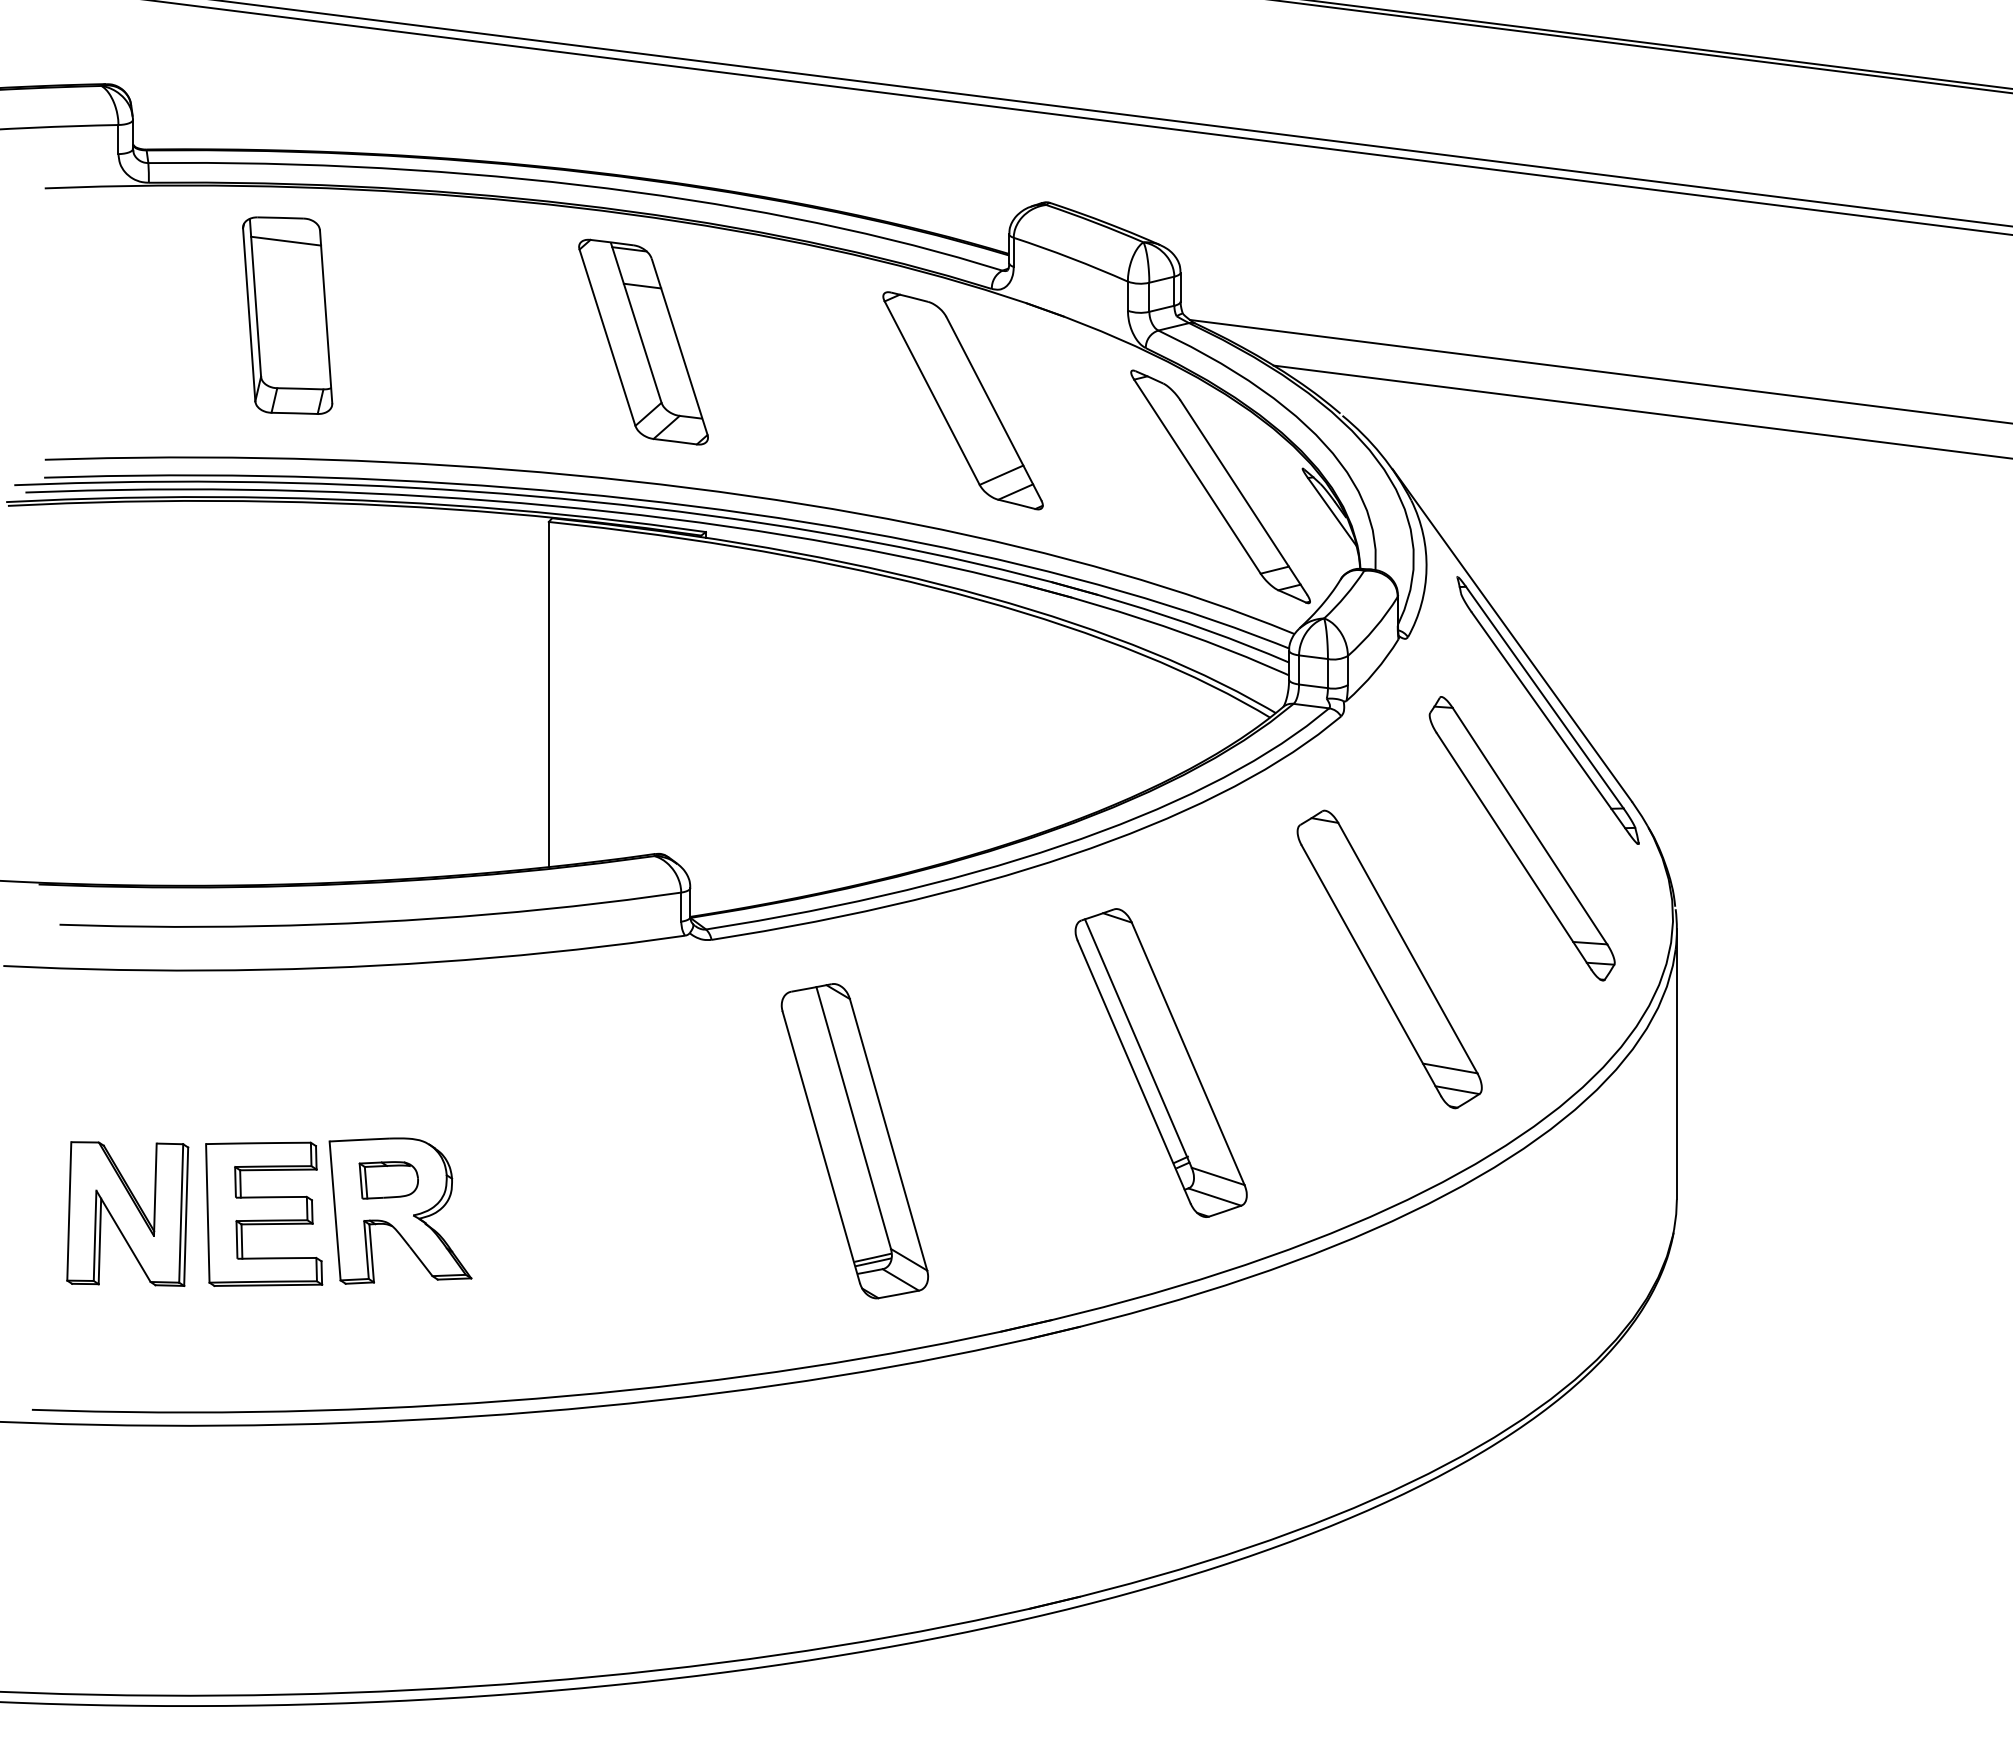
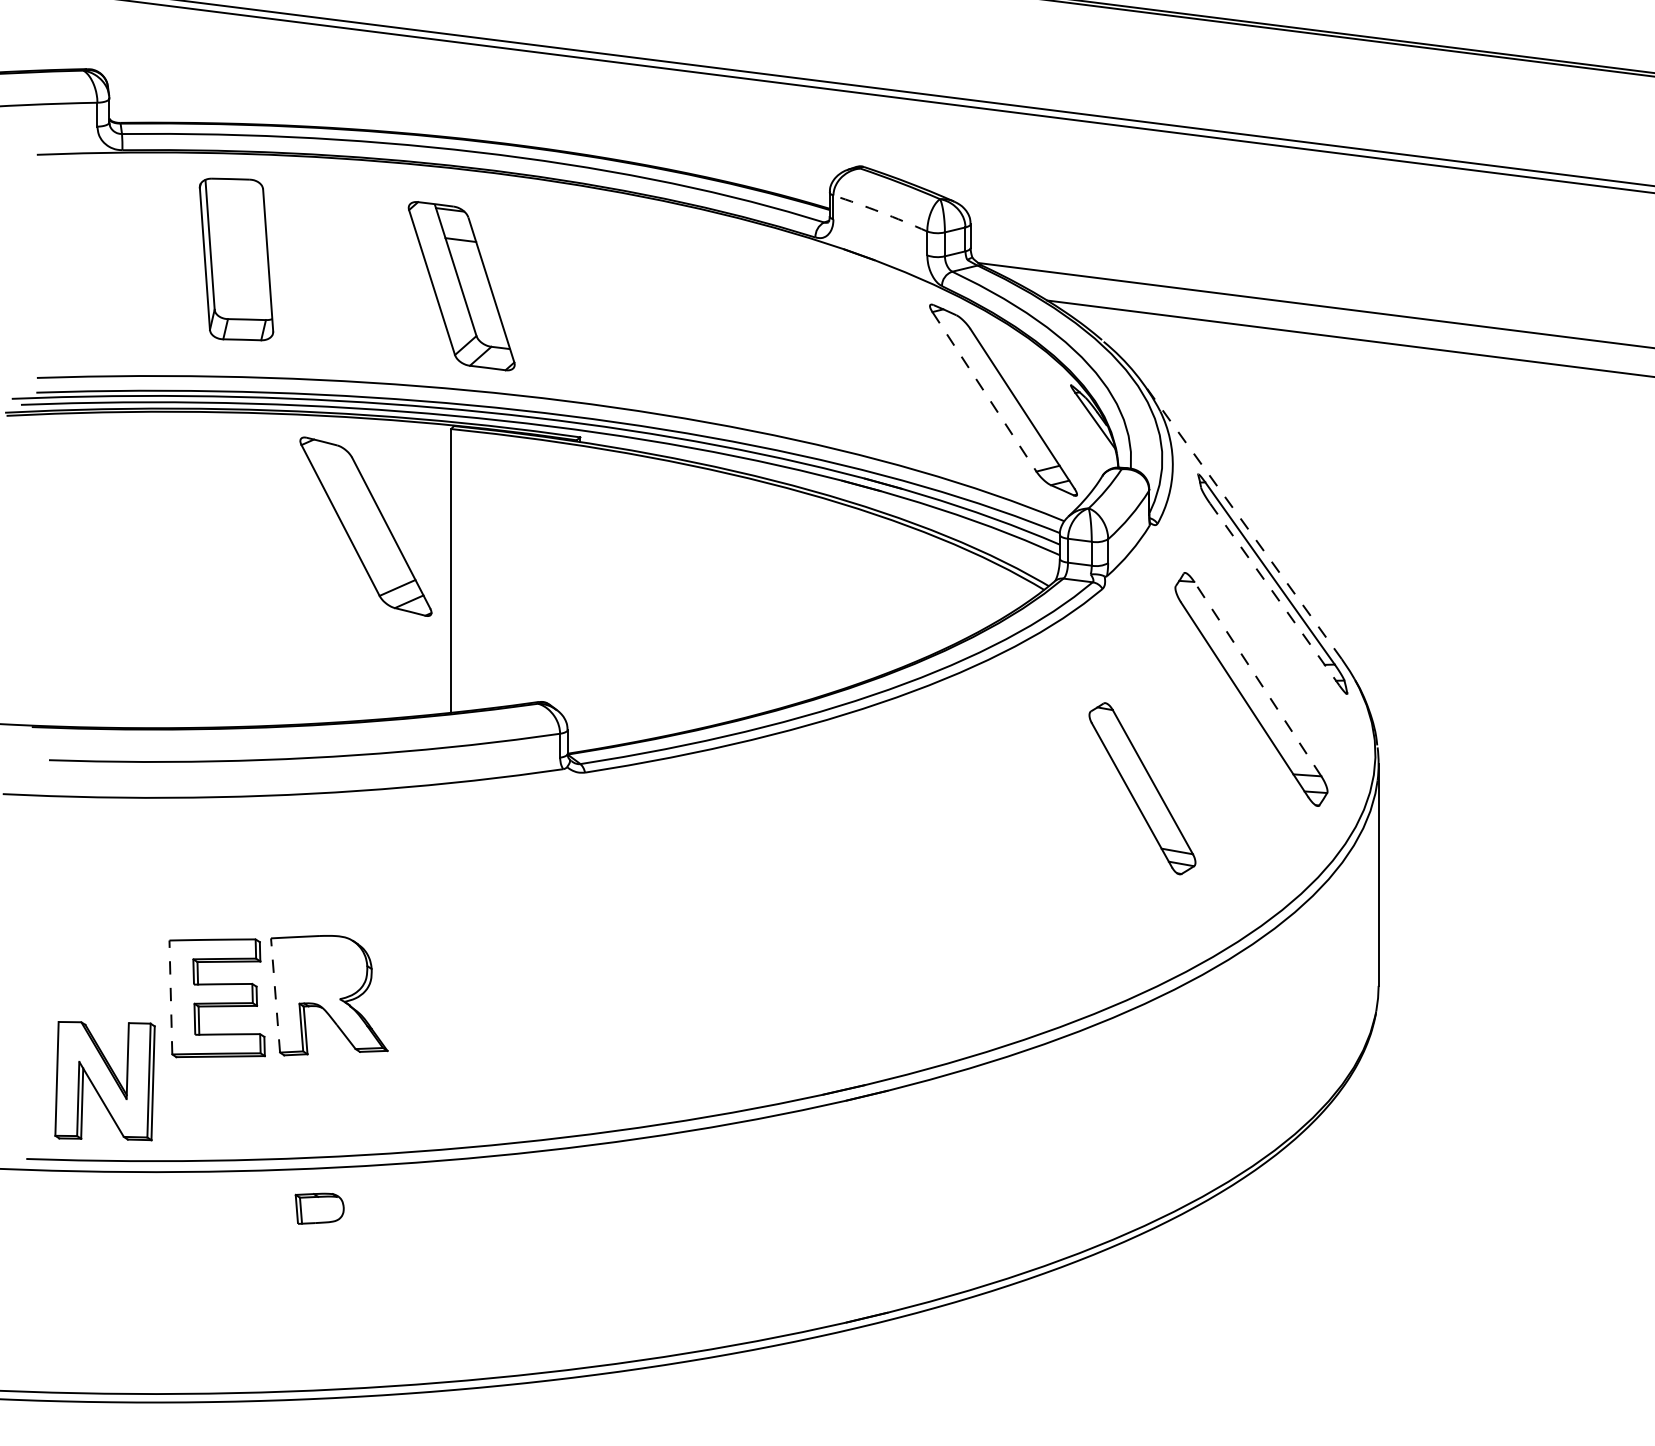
line: (286, 240) -> (235, 197), removed
arc: (1071, 258) -> (880, 212), solid -> dashed
part: (643, 341) -> (461, 285), moved
part: (962, 400) -> (365, 526), moved
line: (1197, 476) -> (984, 391), solid -> dashed
line: (1512, 635) -> (1243, 522), solid -> dashed
line: (1550, 723) -> (1274, 594), solid -> dashed
line: (1529, 825) -> (1257, 678), solid -> dashed
part: (1389, 959) -> (1142, 788), size x0.7
part: (1160, 1062) -> (954, 873), removed
part: (854, 1141) -> (702, 938), removed
part: (388, 1180) -> (319, 1208), moved
line: (335, 1210) -> (275, 995), solid -> dashed
line: (207, 1212) -> (170, 996), solid -> dashed
part: (127, 1213) -> (104, 1080), moved

